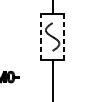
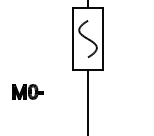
line: (40, 37) -> (72, 39), dashed -> solid
line: (64, 37) -> (103, 39), dashed -> solid

